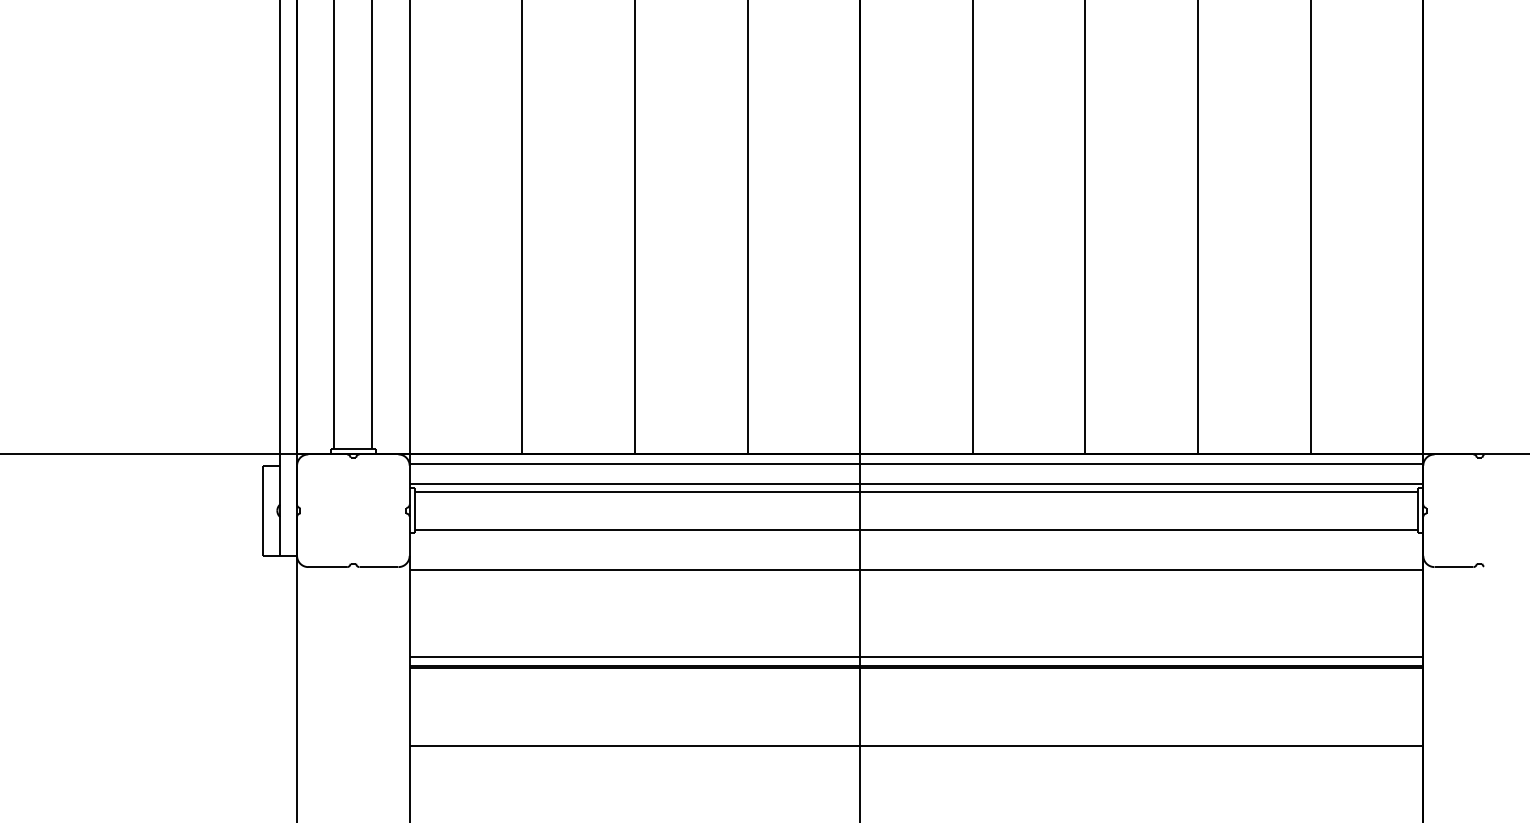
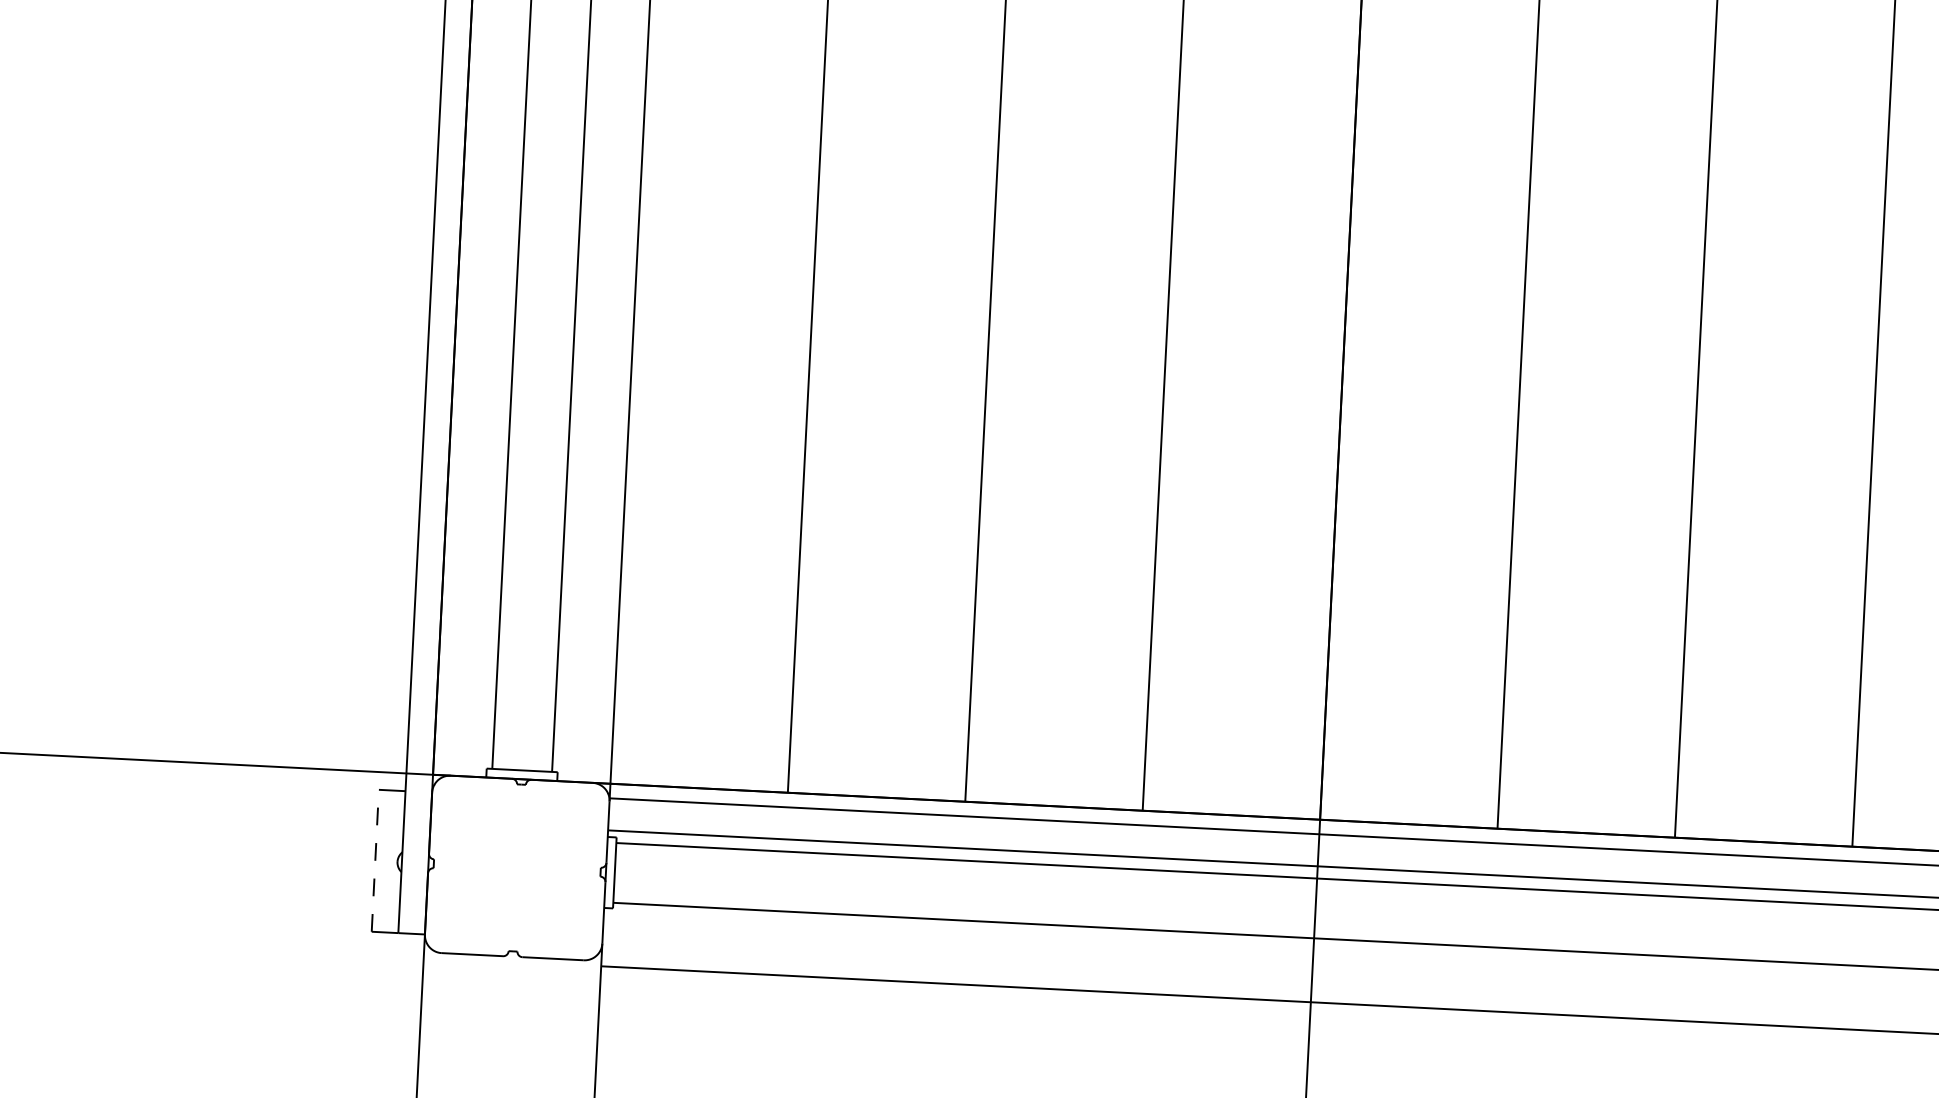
line: (263, 510) -> (375, 860), solid -> dashed

